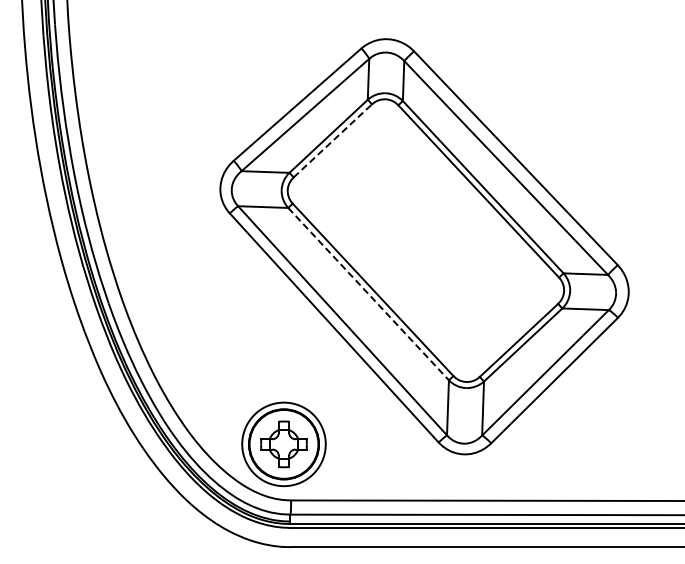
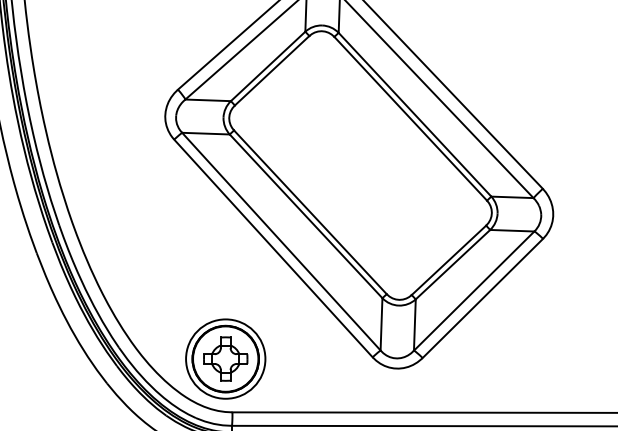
line: (332, 140) -> (271, 70), dashed -> solid
line: (368, 294) -> (306, 216), dashed -> solid

